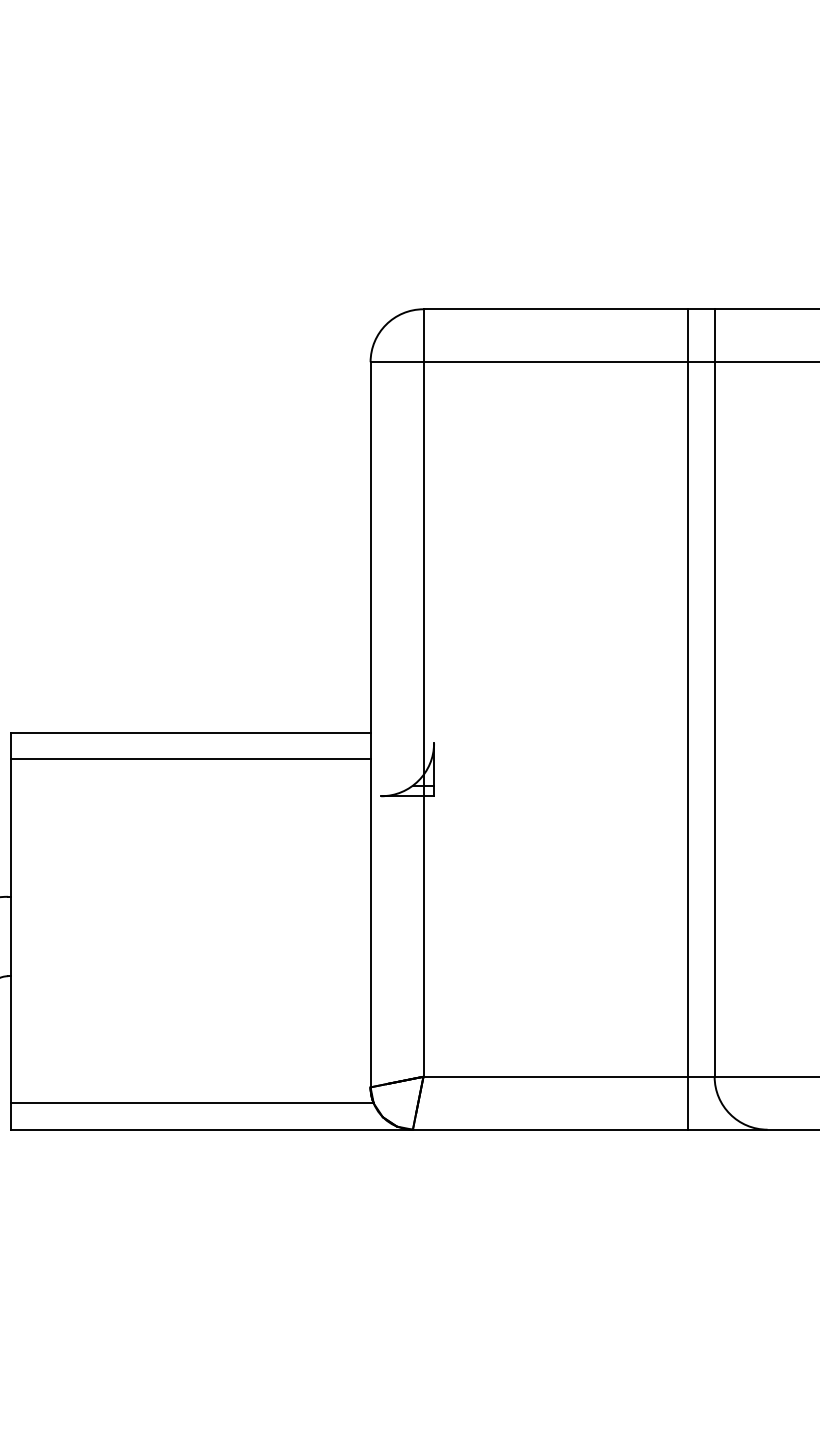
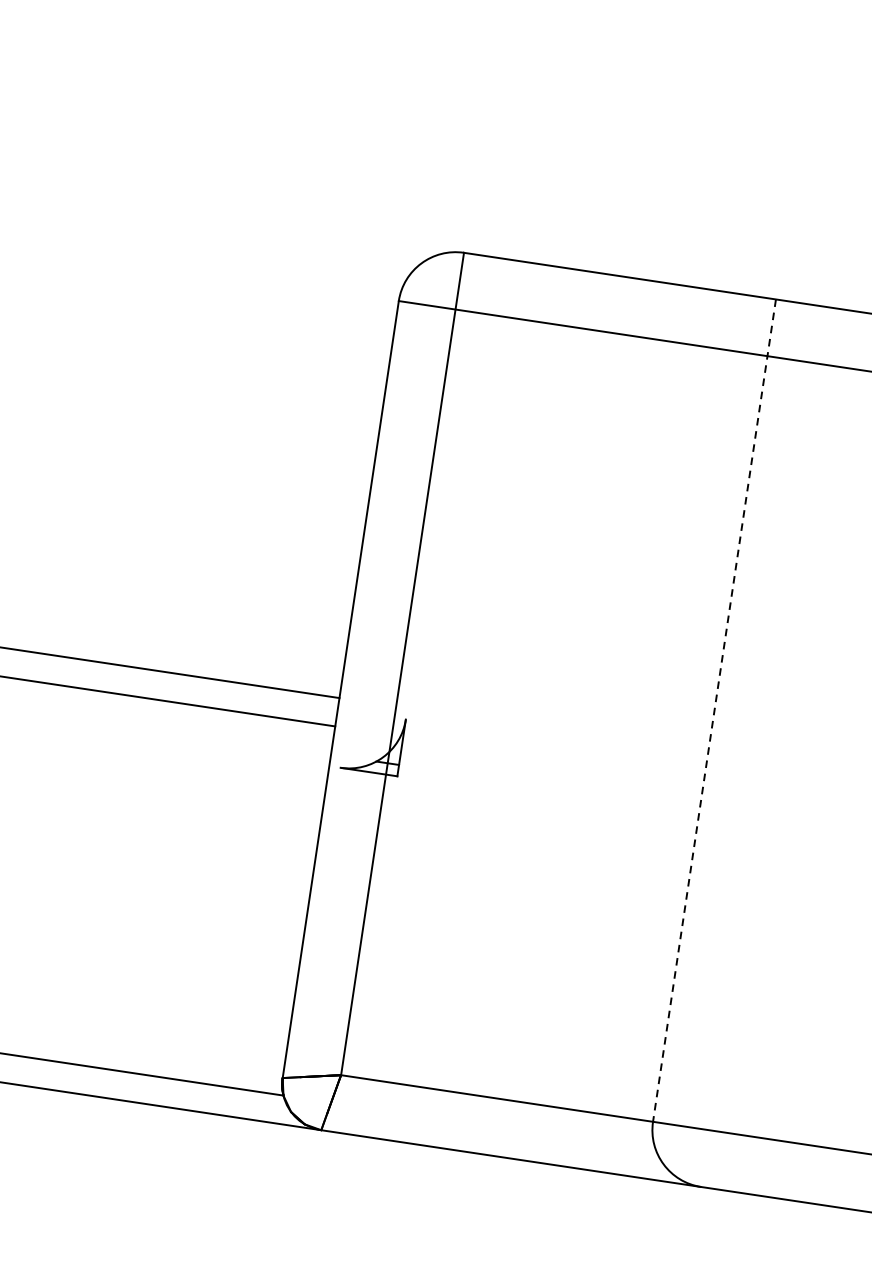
line: (714, 693) -> (714, 711), solid -> dashed
line: (688, 719) -> (682, 734), removed

